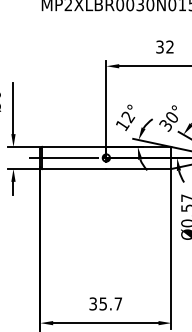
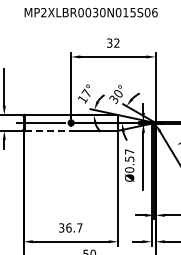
text: (127, 115) -> (86, 92), 12° -> 17°
line: (74, 168) -> (48, 130), solid -> dashed
text: (102, 303) -> (68, 227), 35.7 -> 36.7

